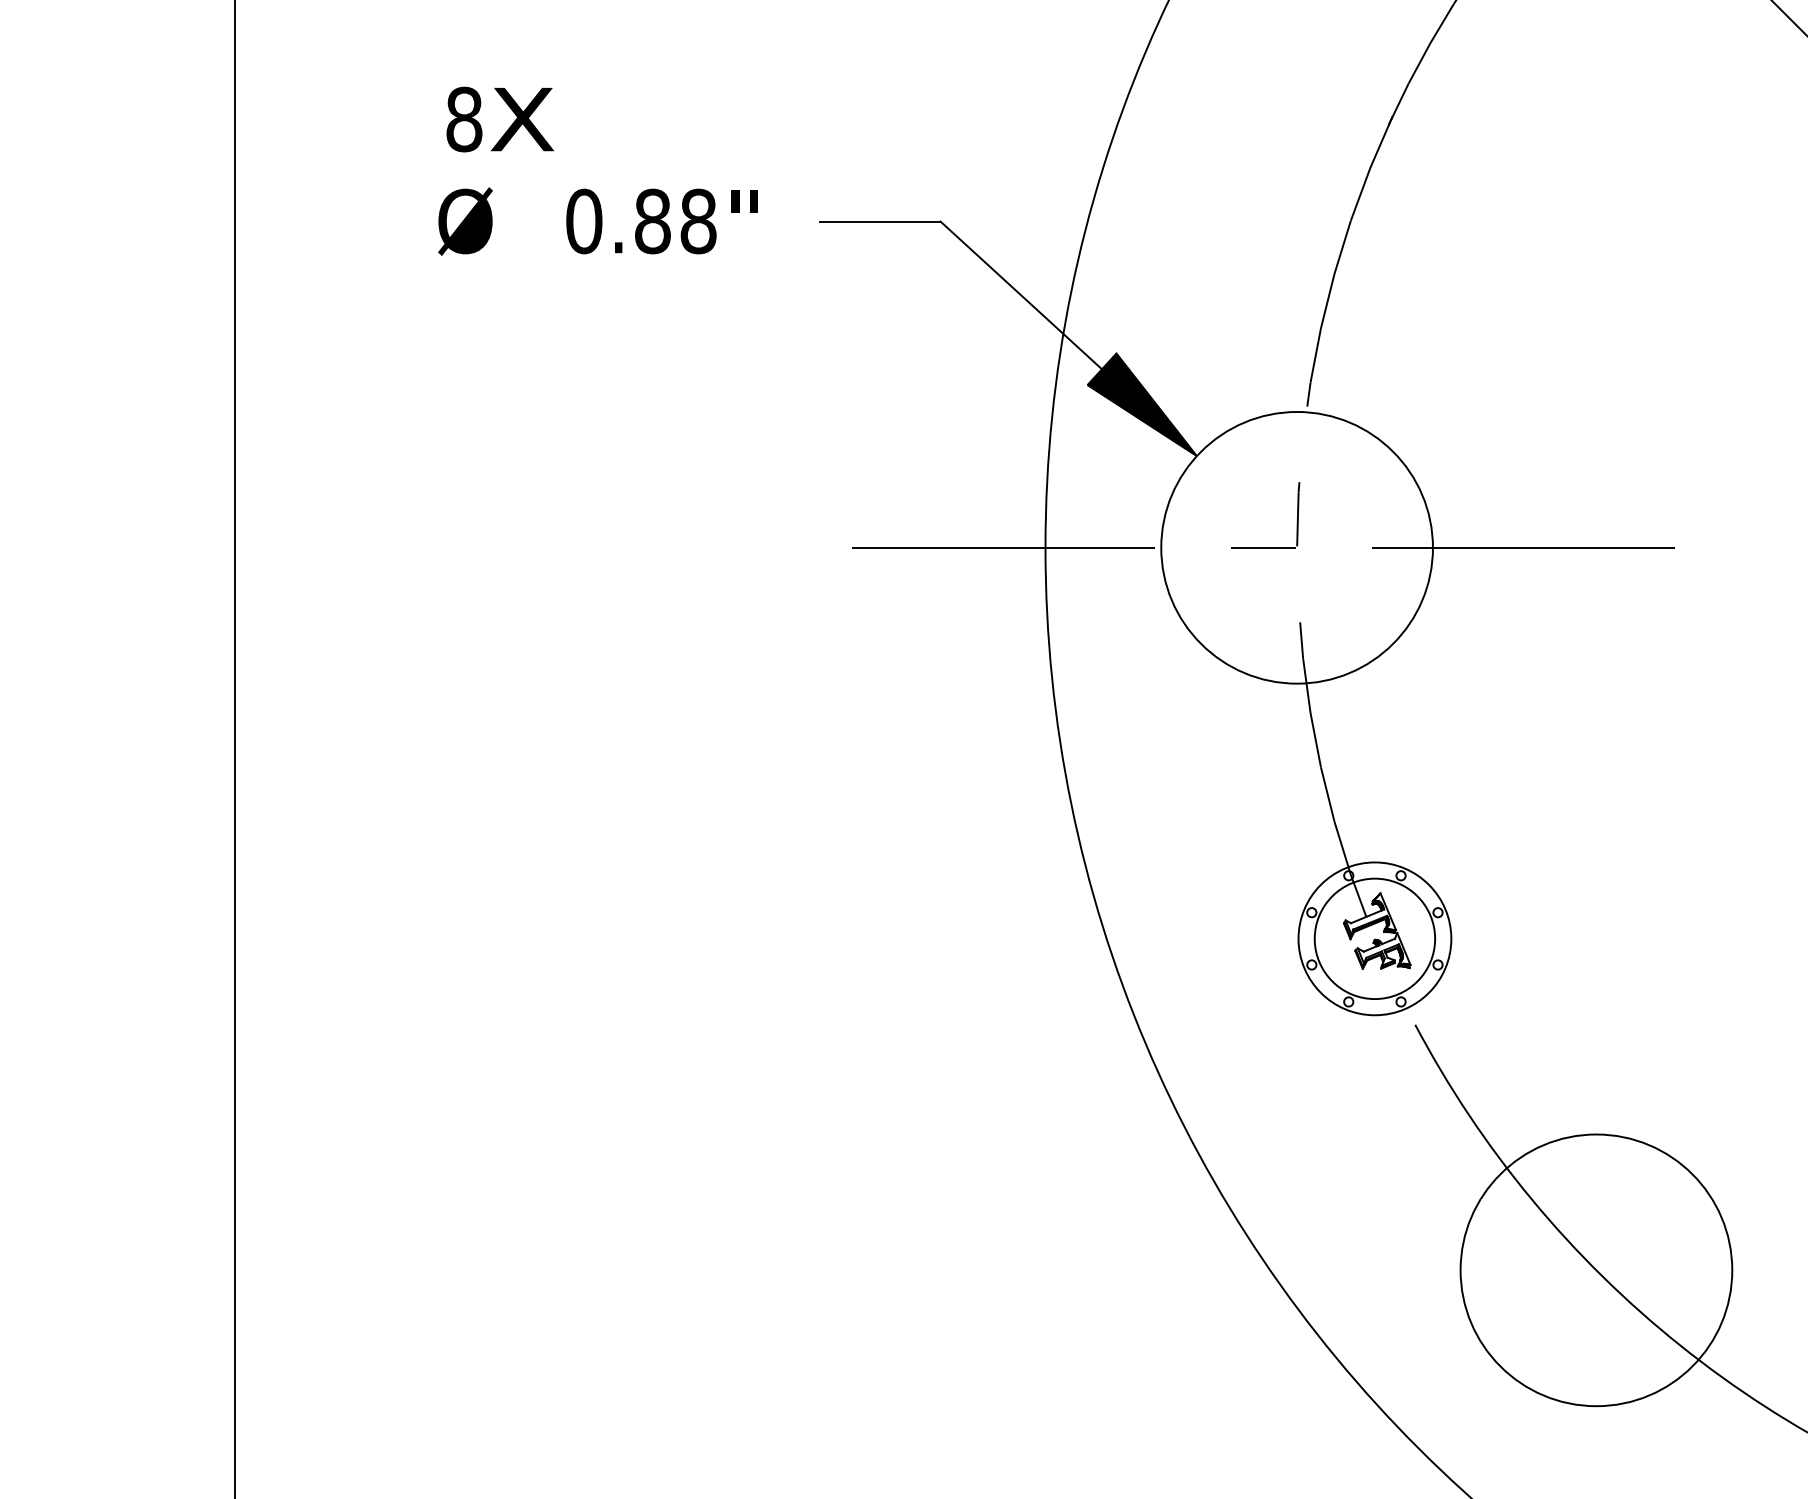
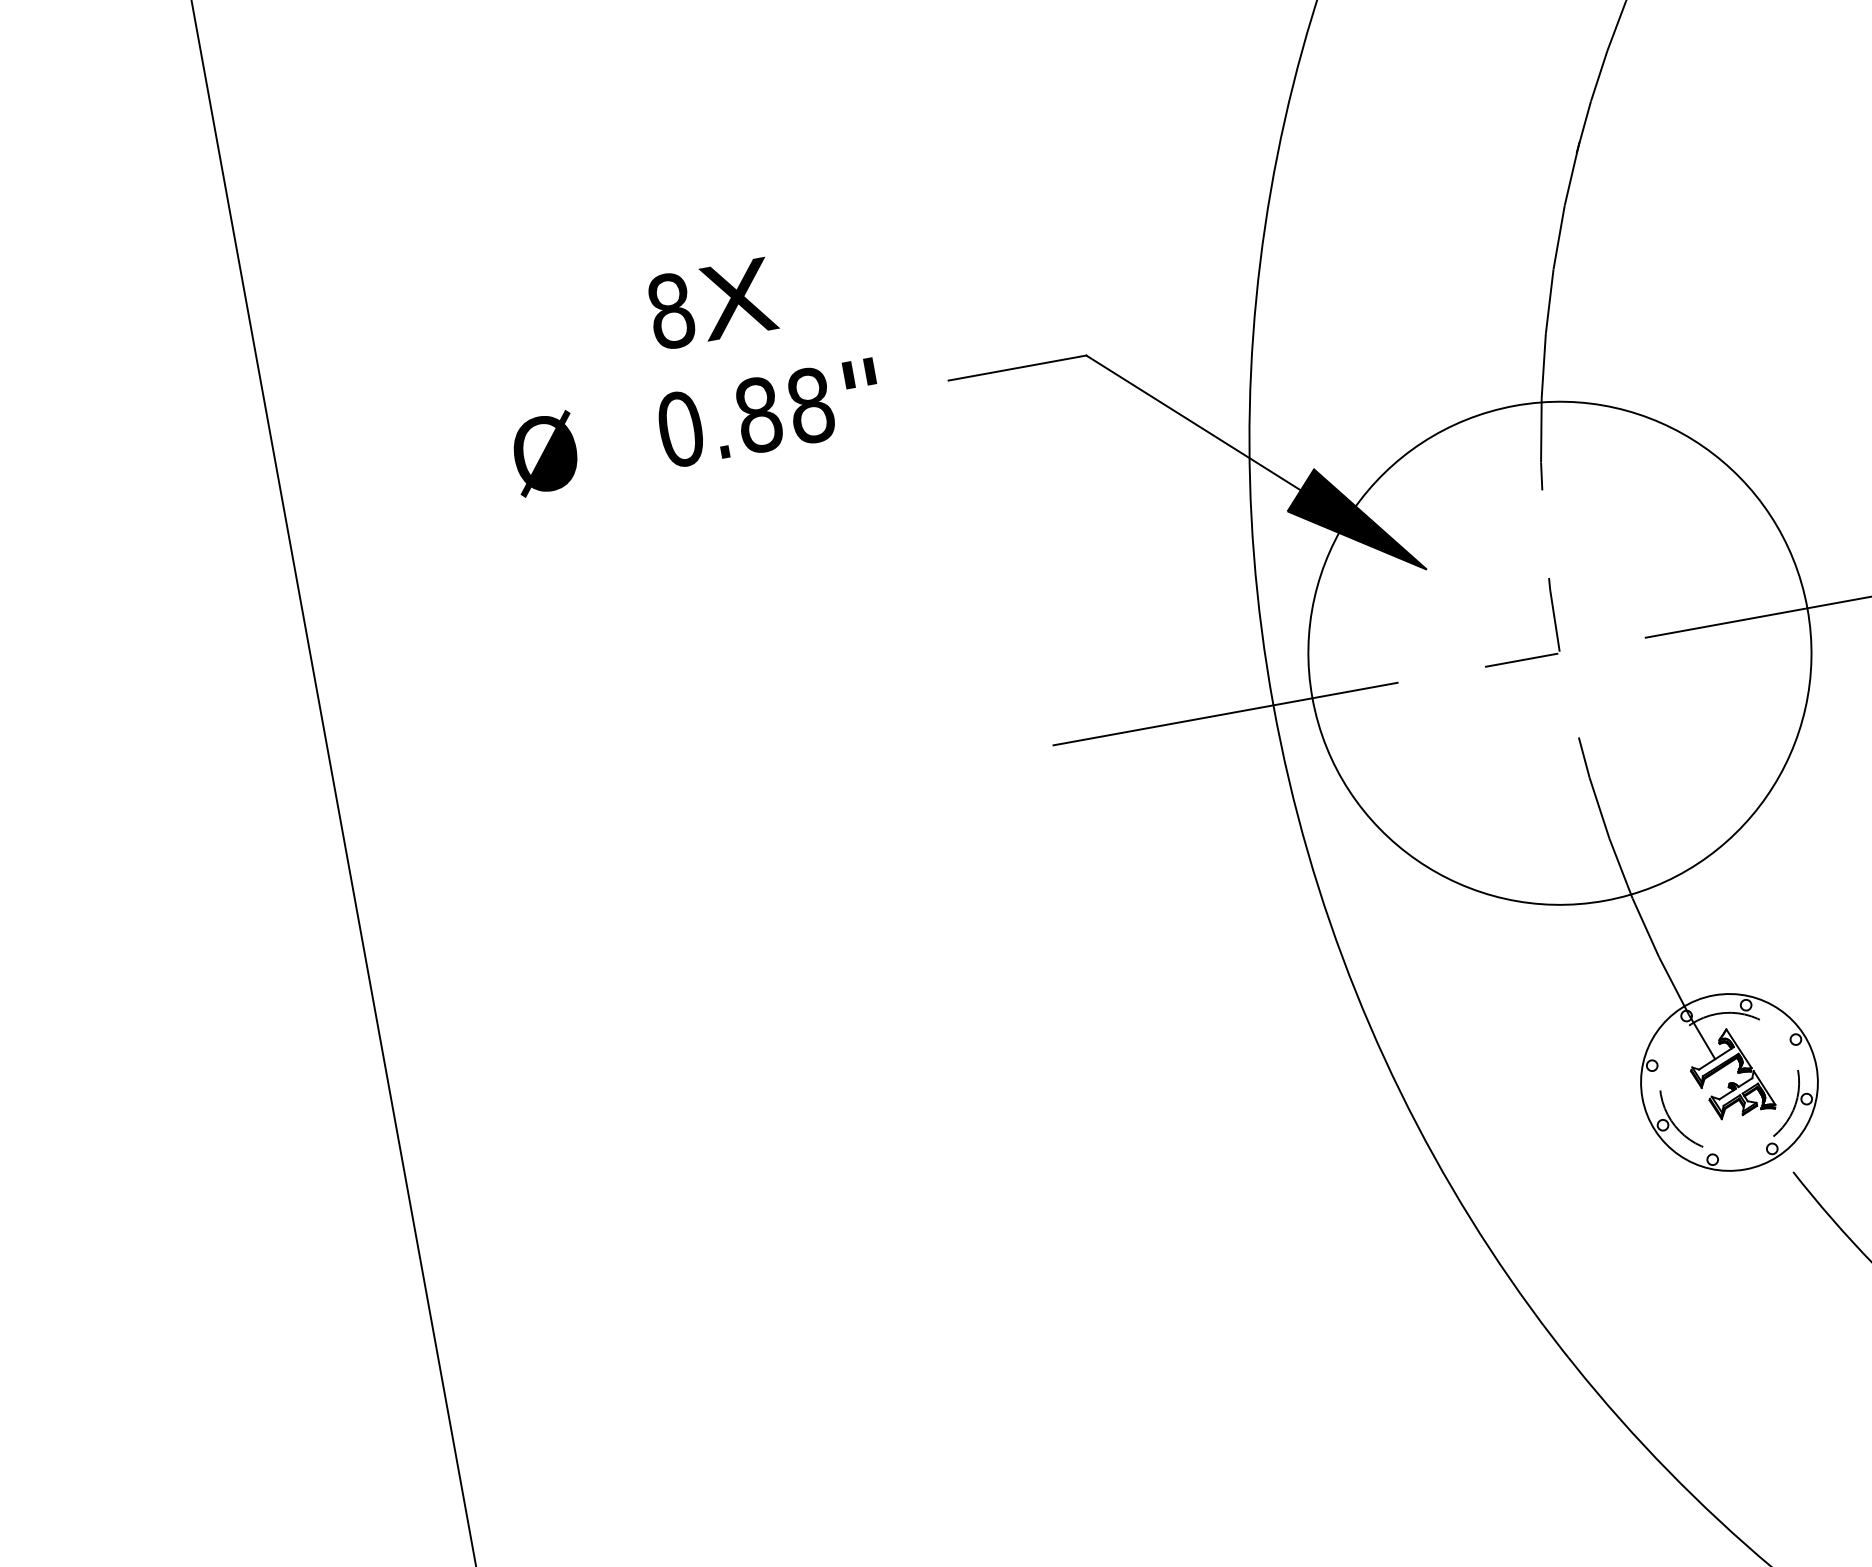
text: (499, 119) -> (711, 303), moved
circle: (1296, 547) -> (1559, 653), size x1.6
circle: (1374, 938) -> (1728, 1082), solid -> dashed

